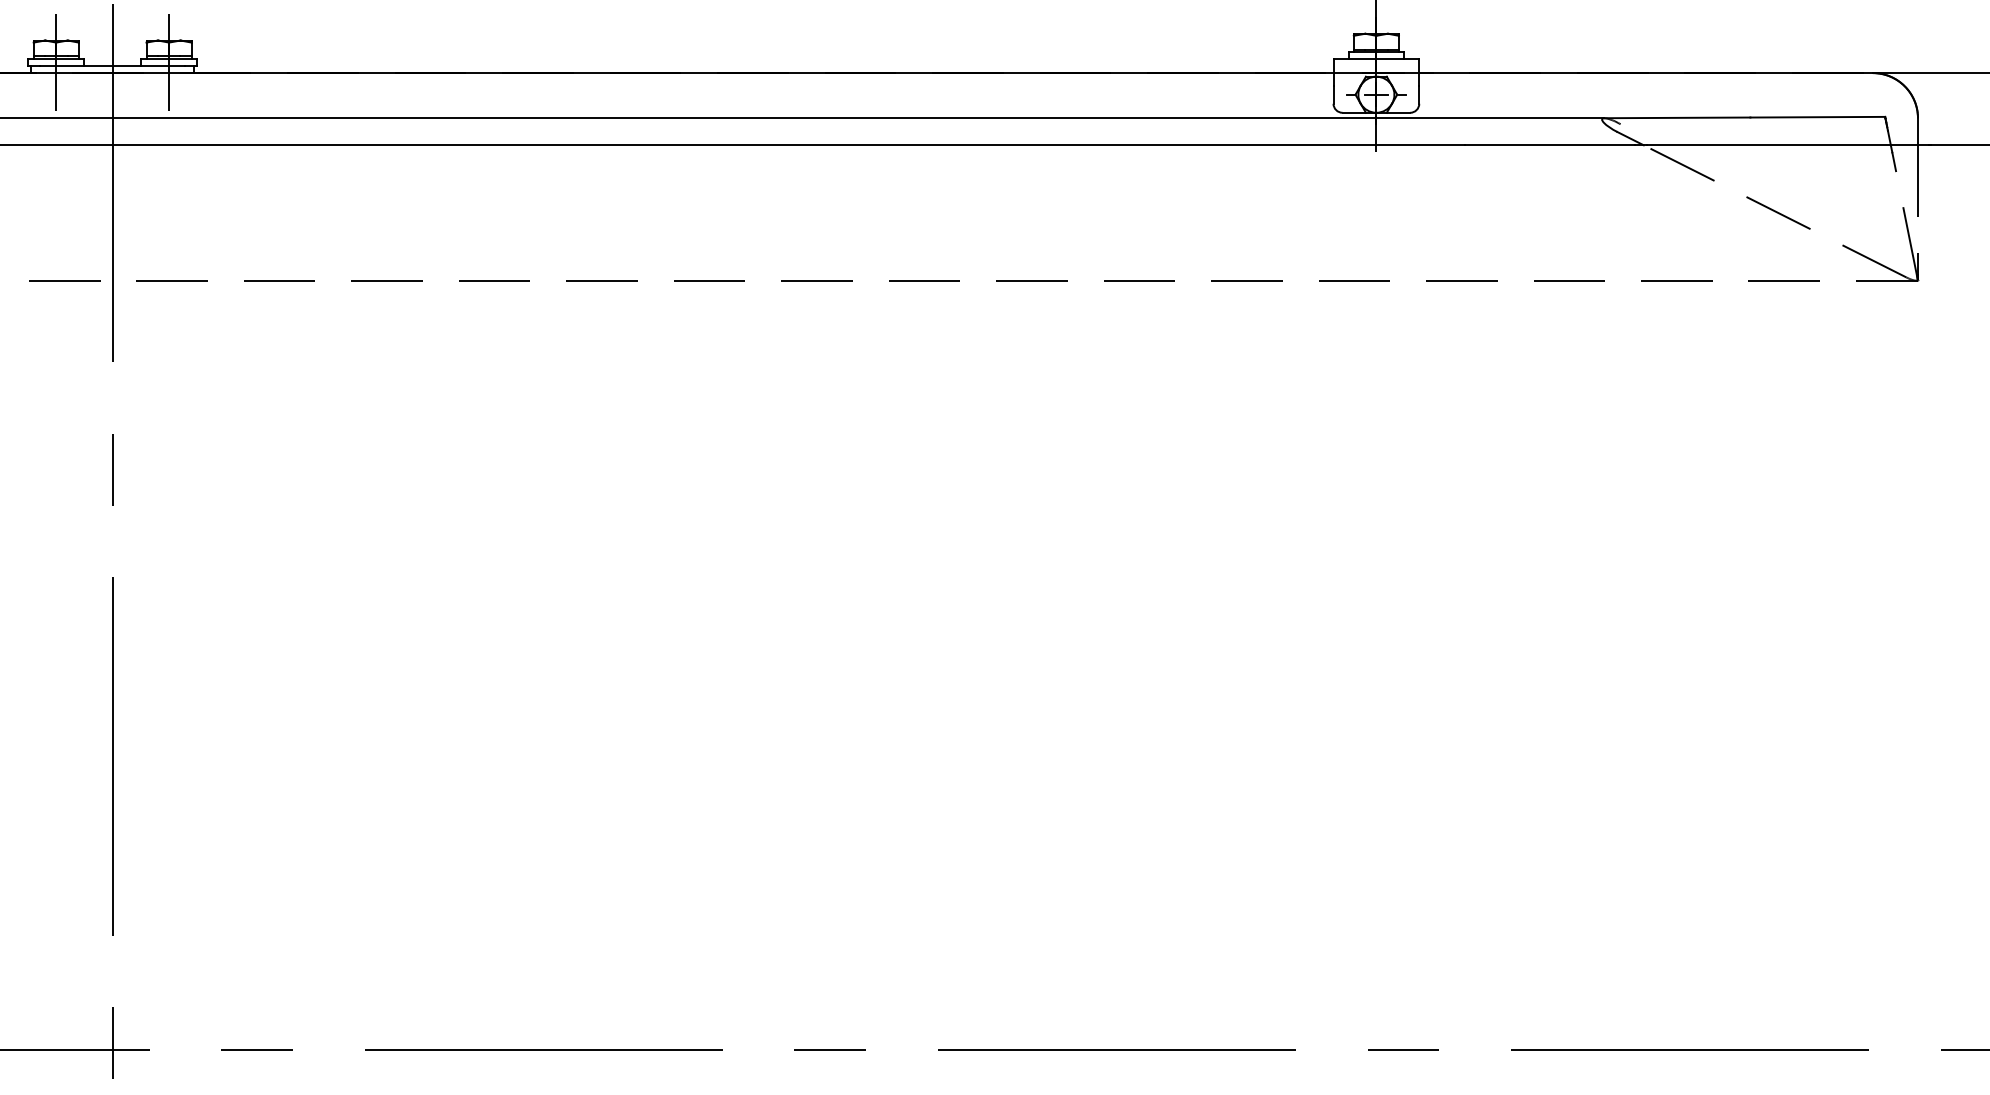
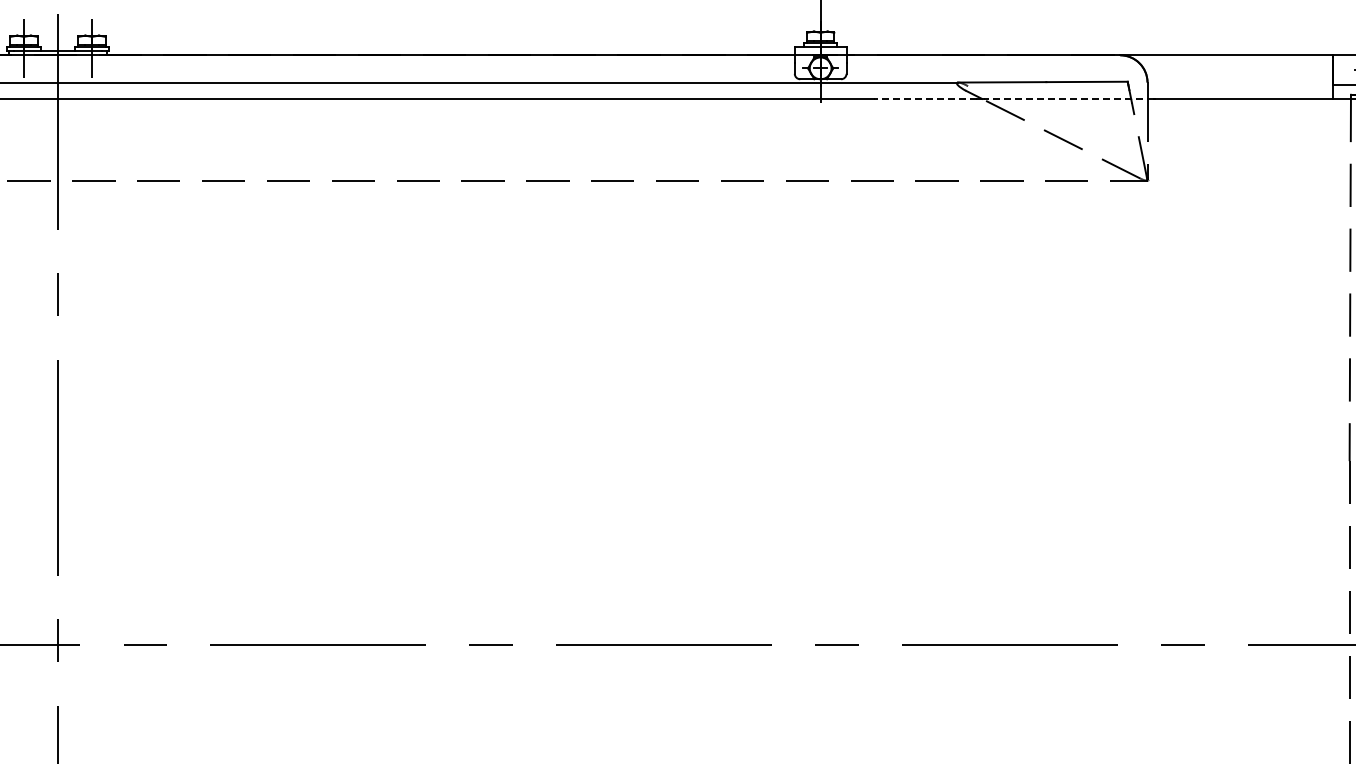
line: (1550, 144) -> (925, 98), solid -> dashed
line: (1787, 144) -> (1068, 98), solid -> dashed

